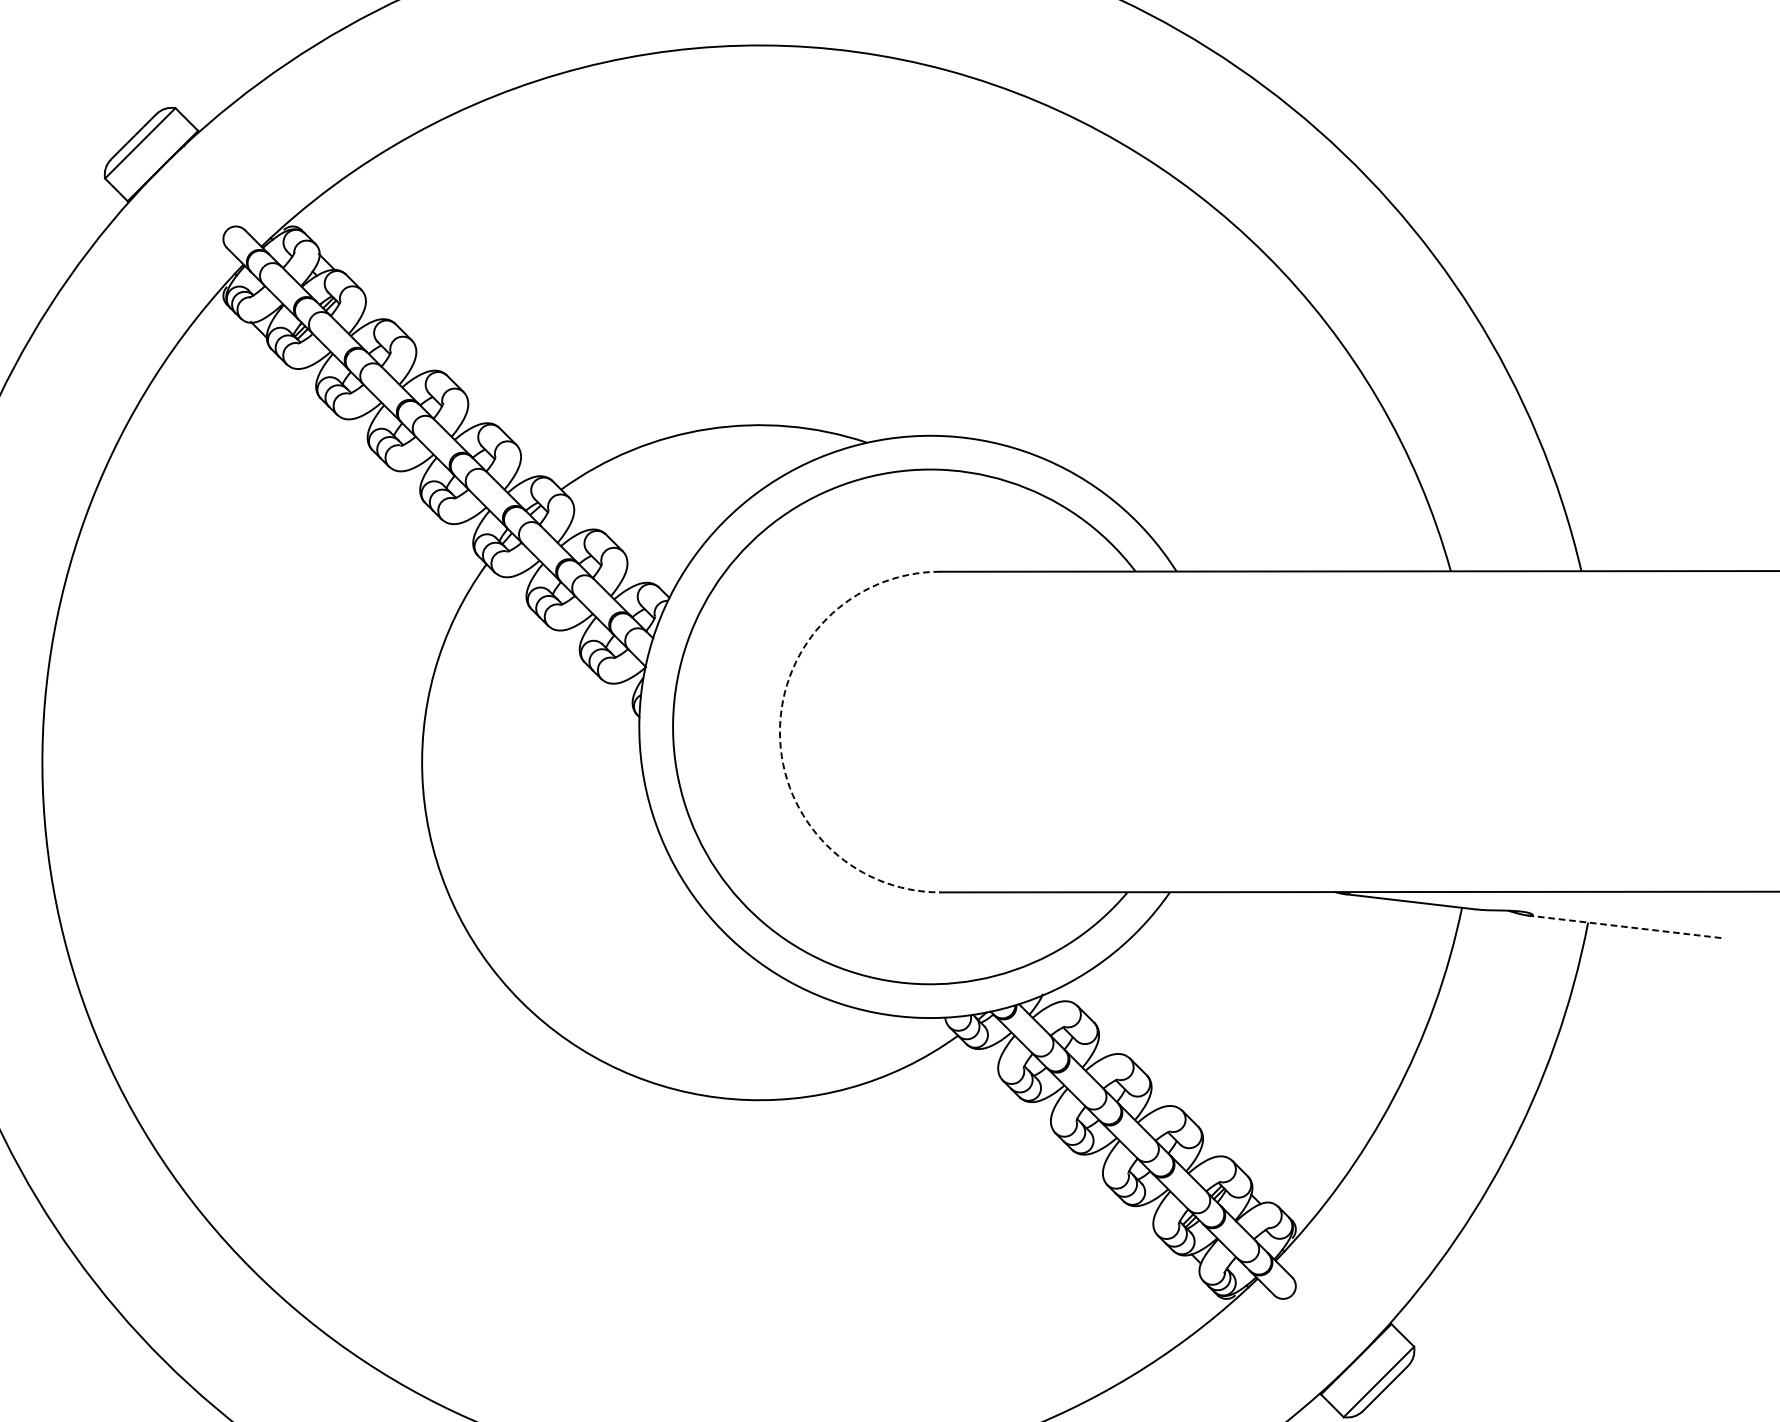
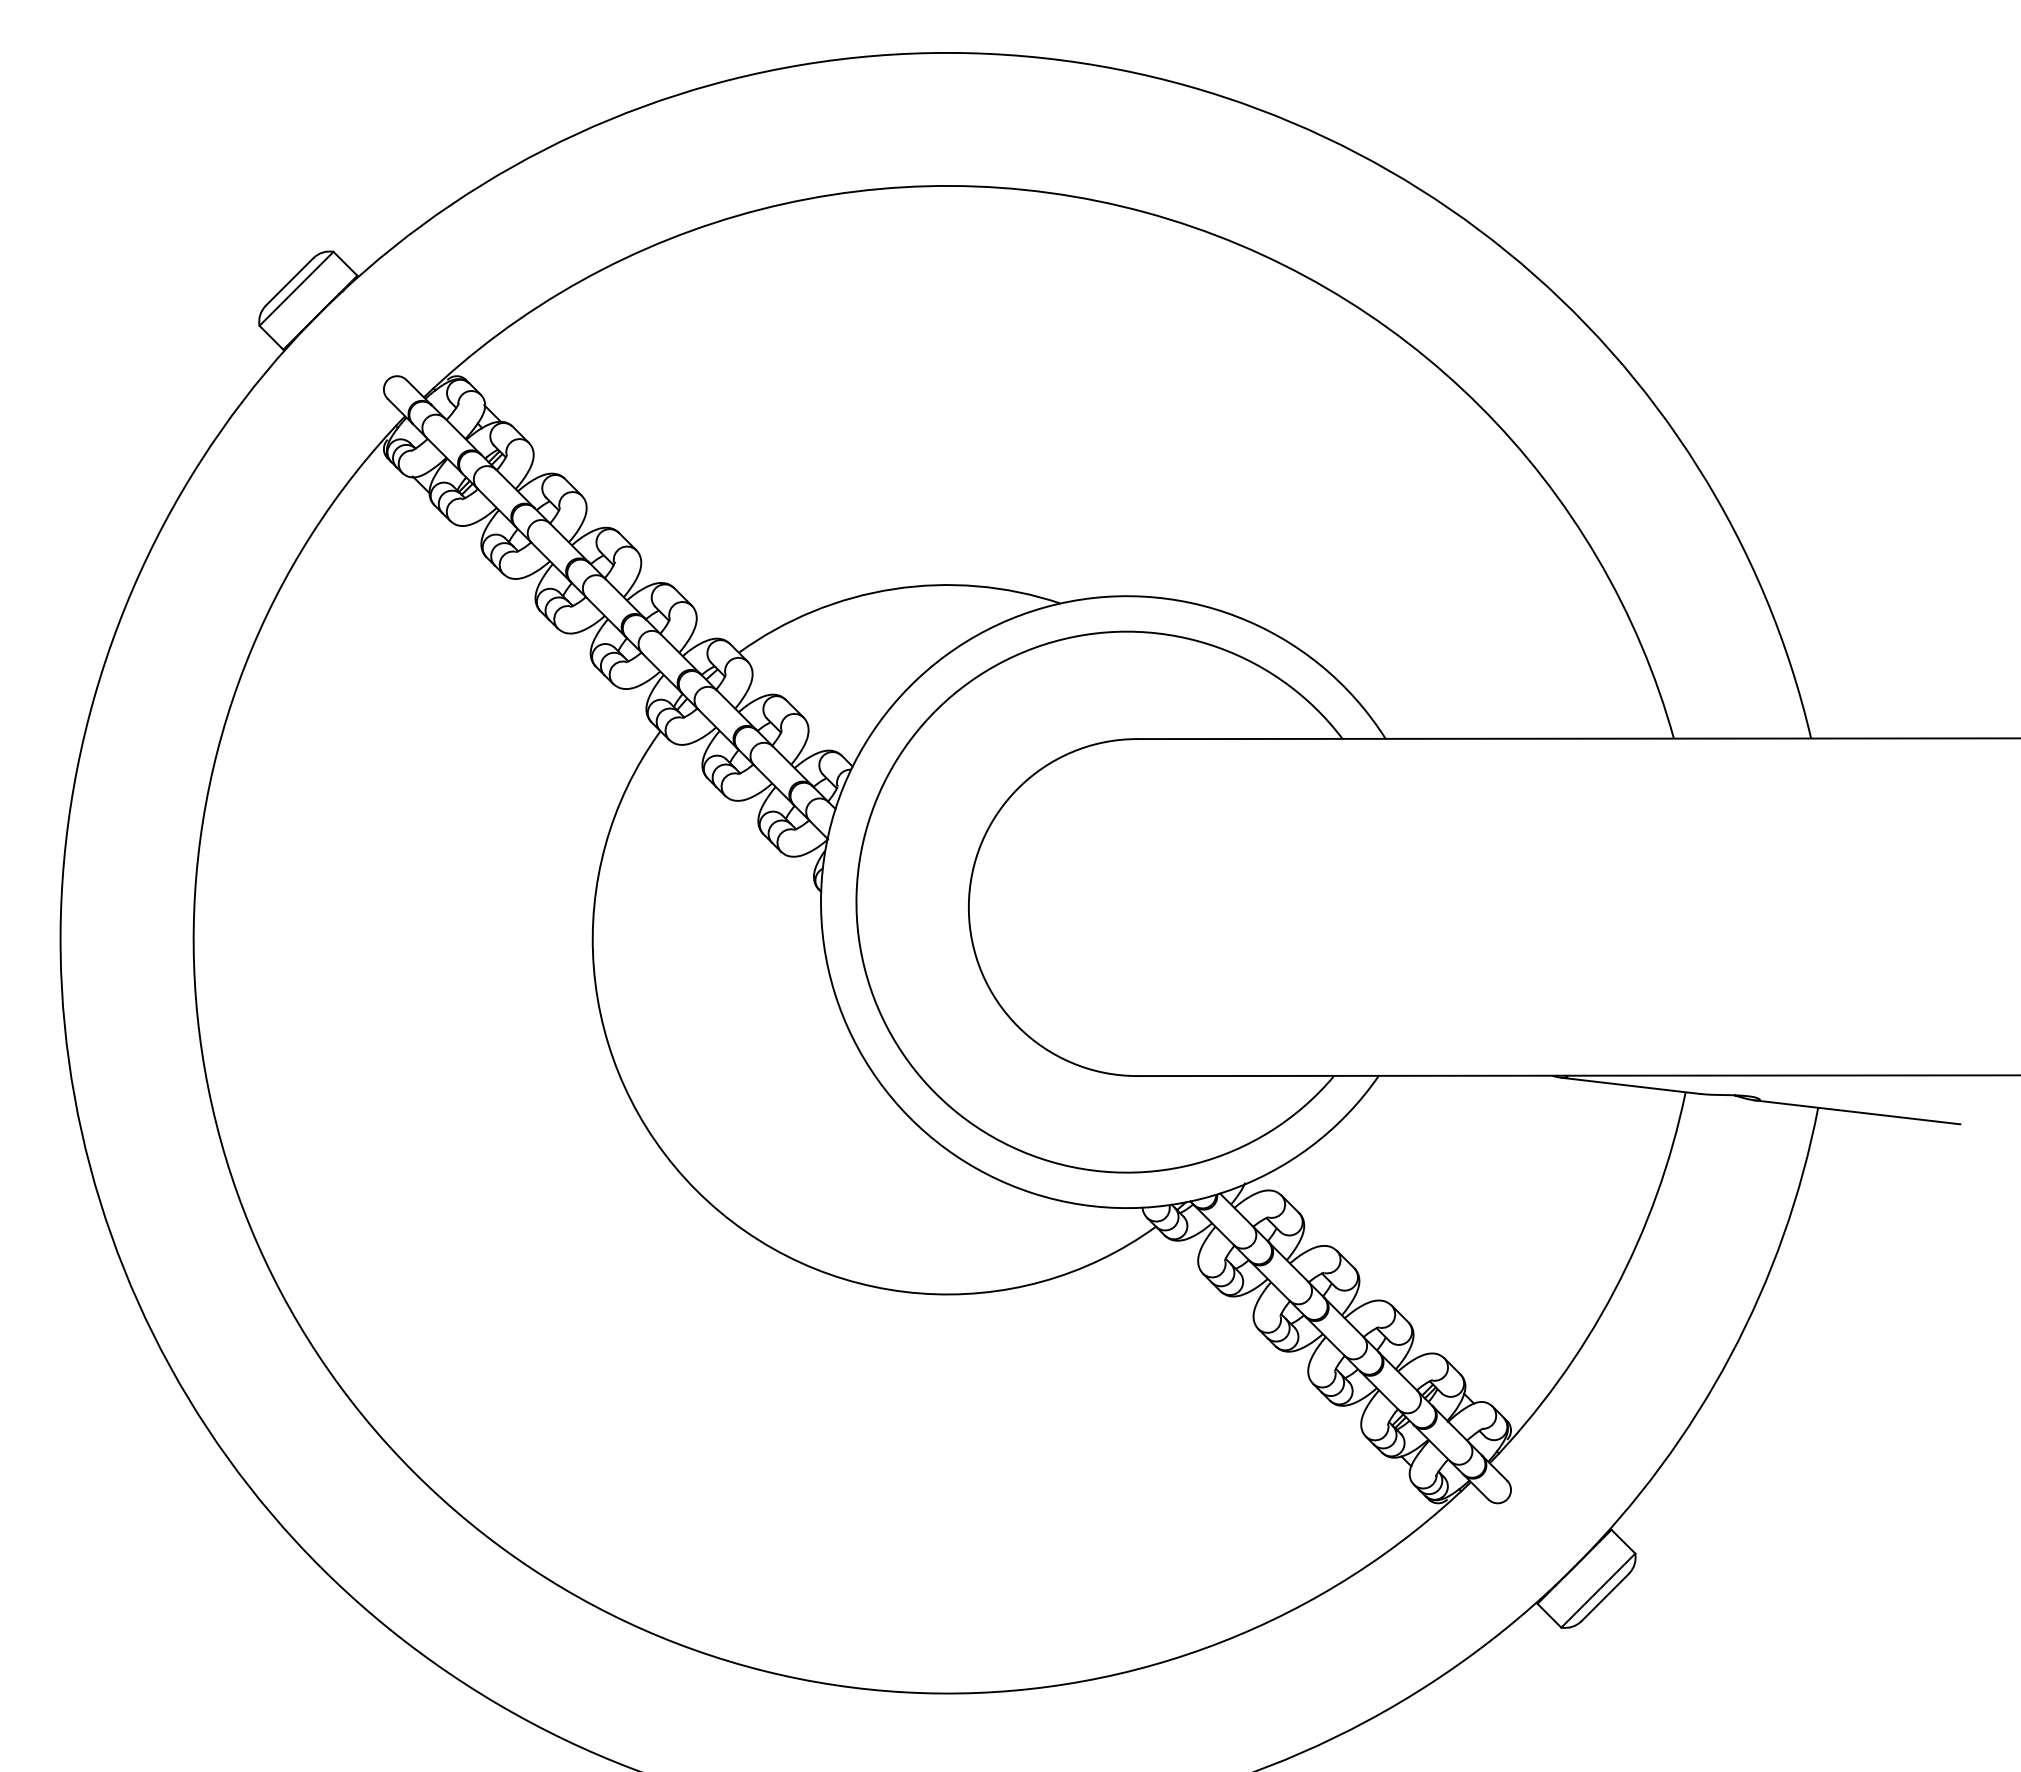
arc: (779, 732) -> (968, 907), dashed -> solid
line: (1625, 927) -> (1857, 1112), dashed -> solid

